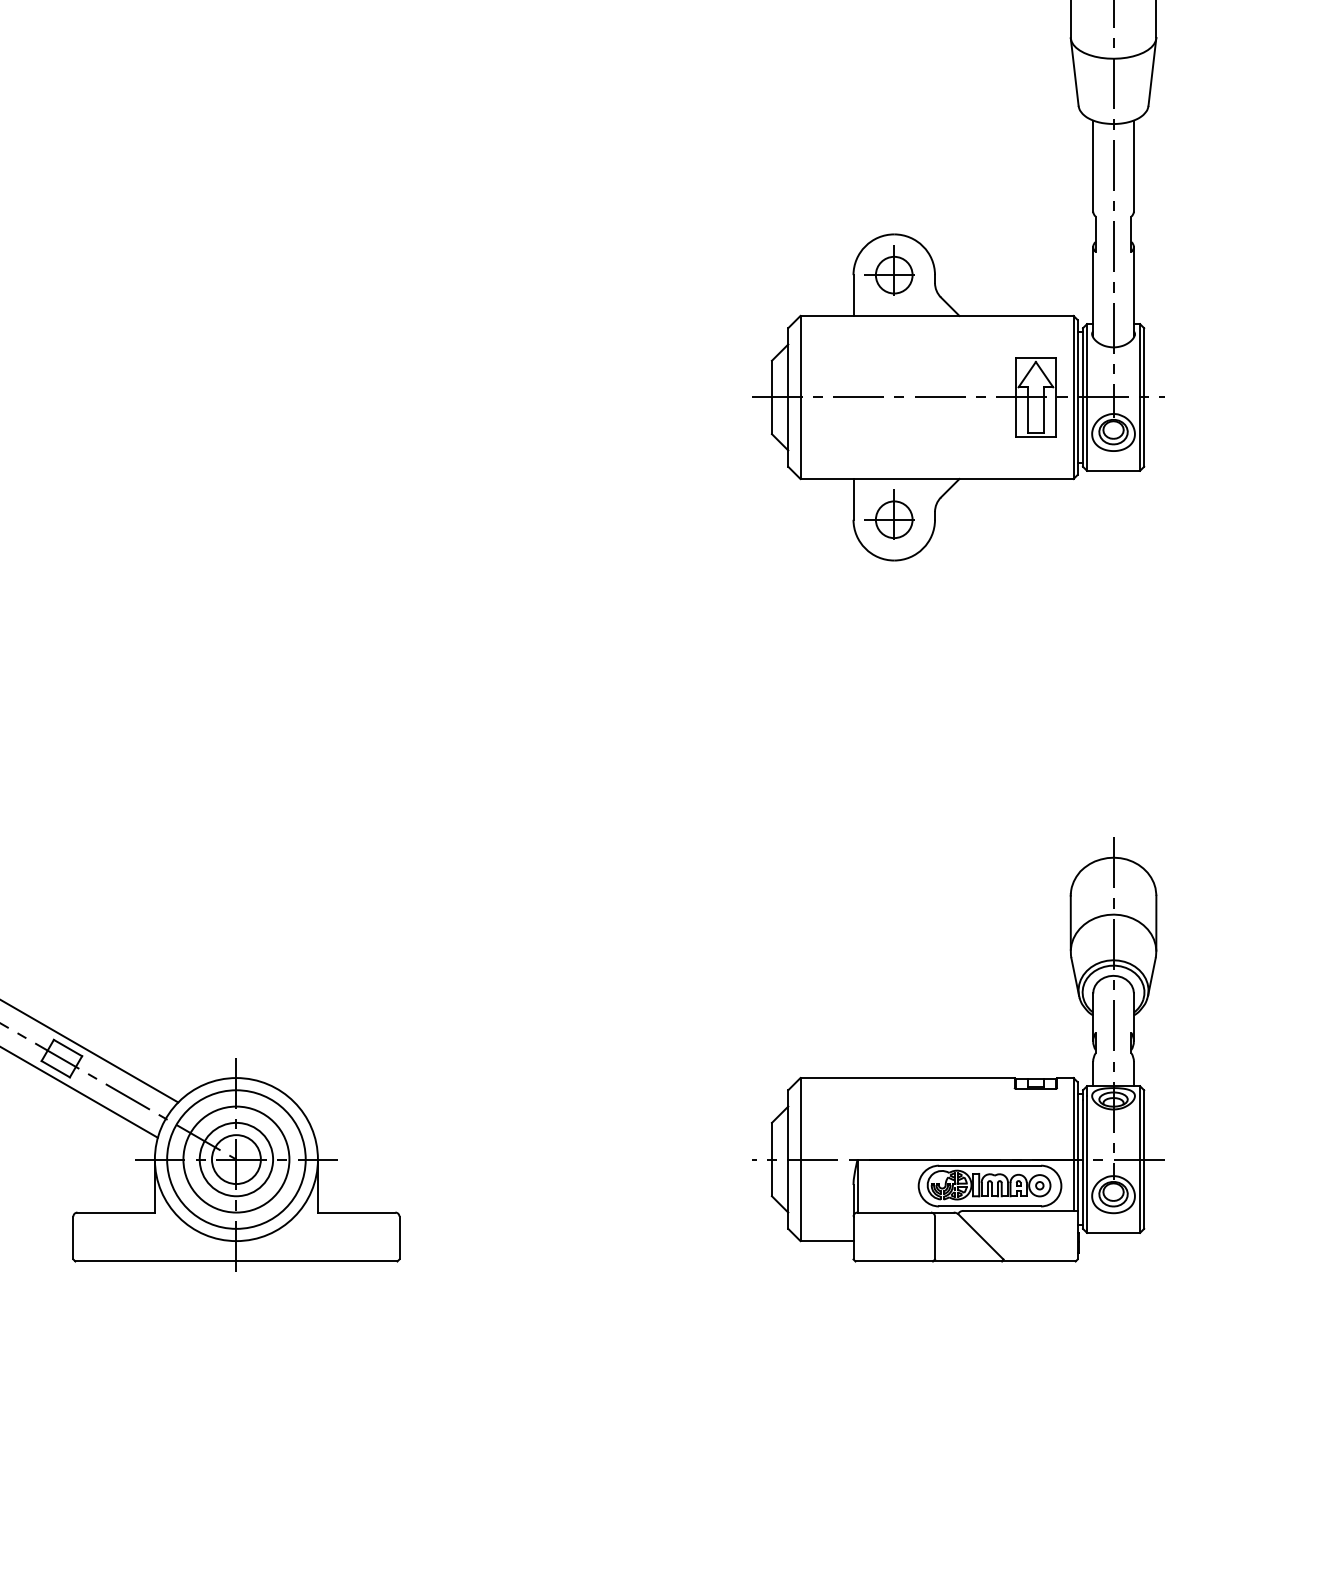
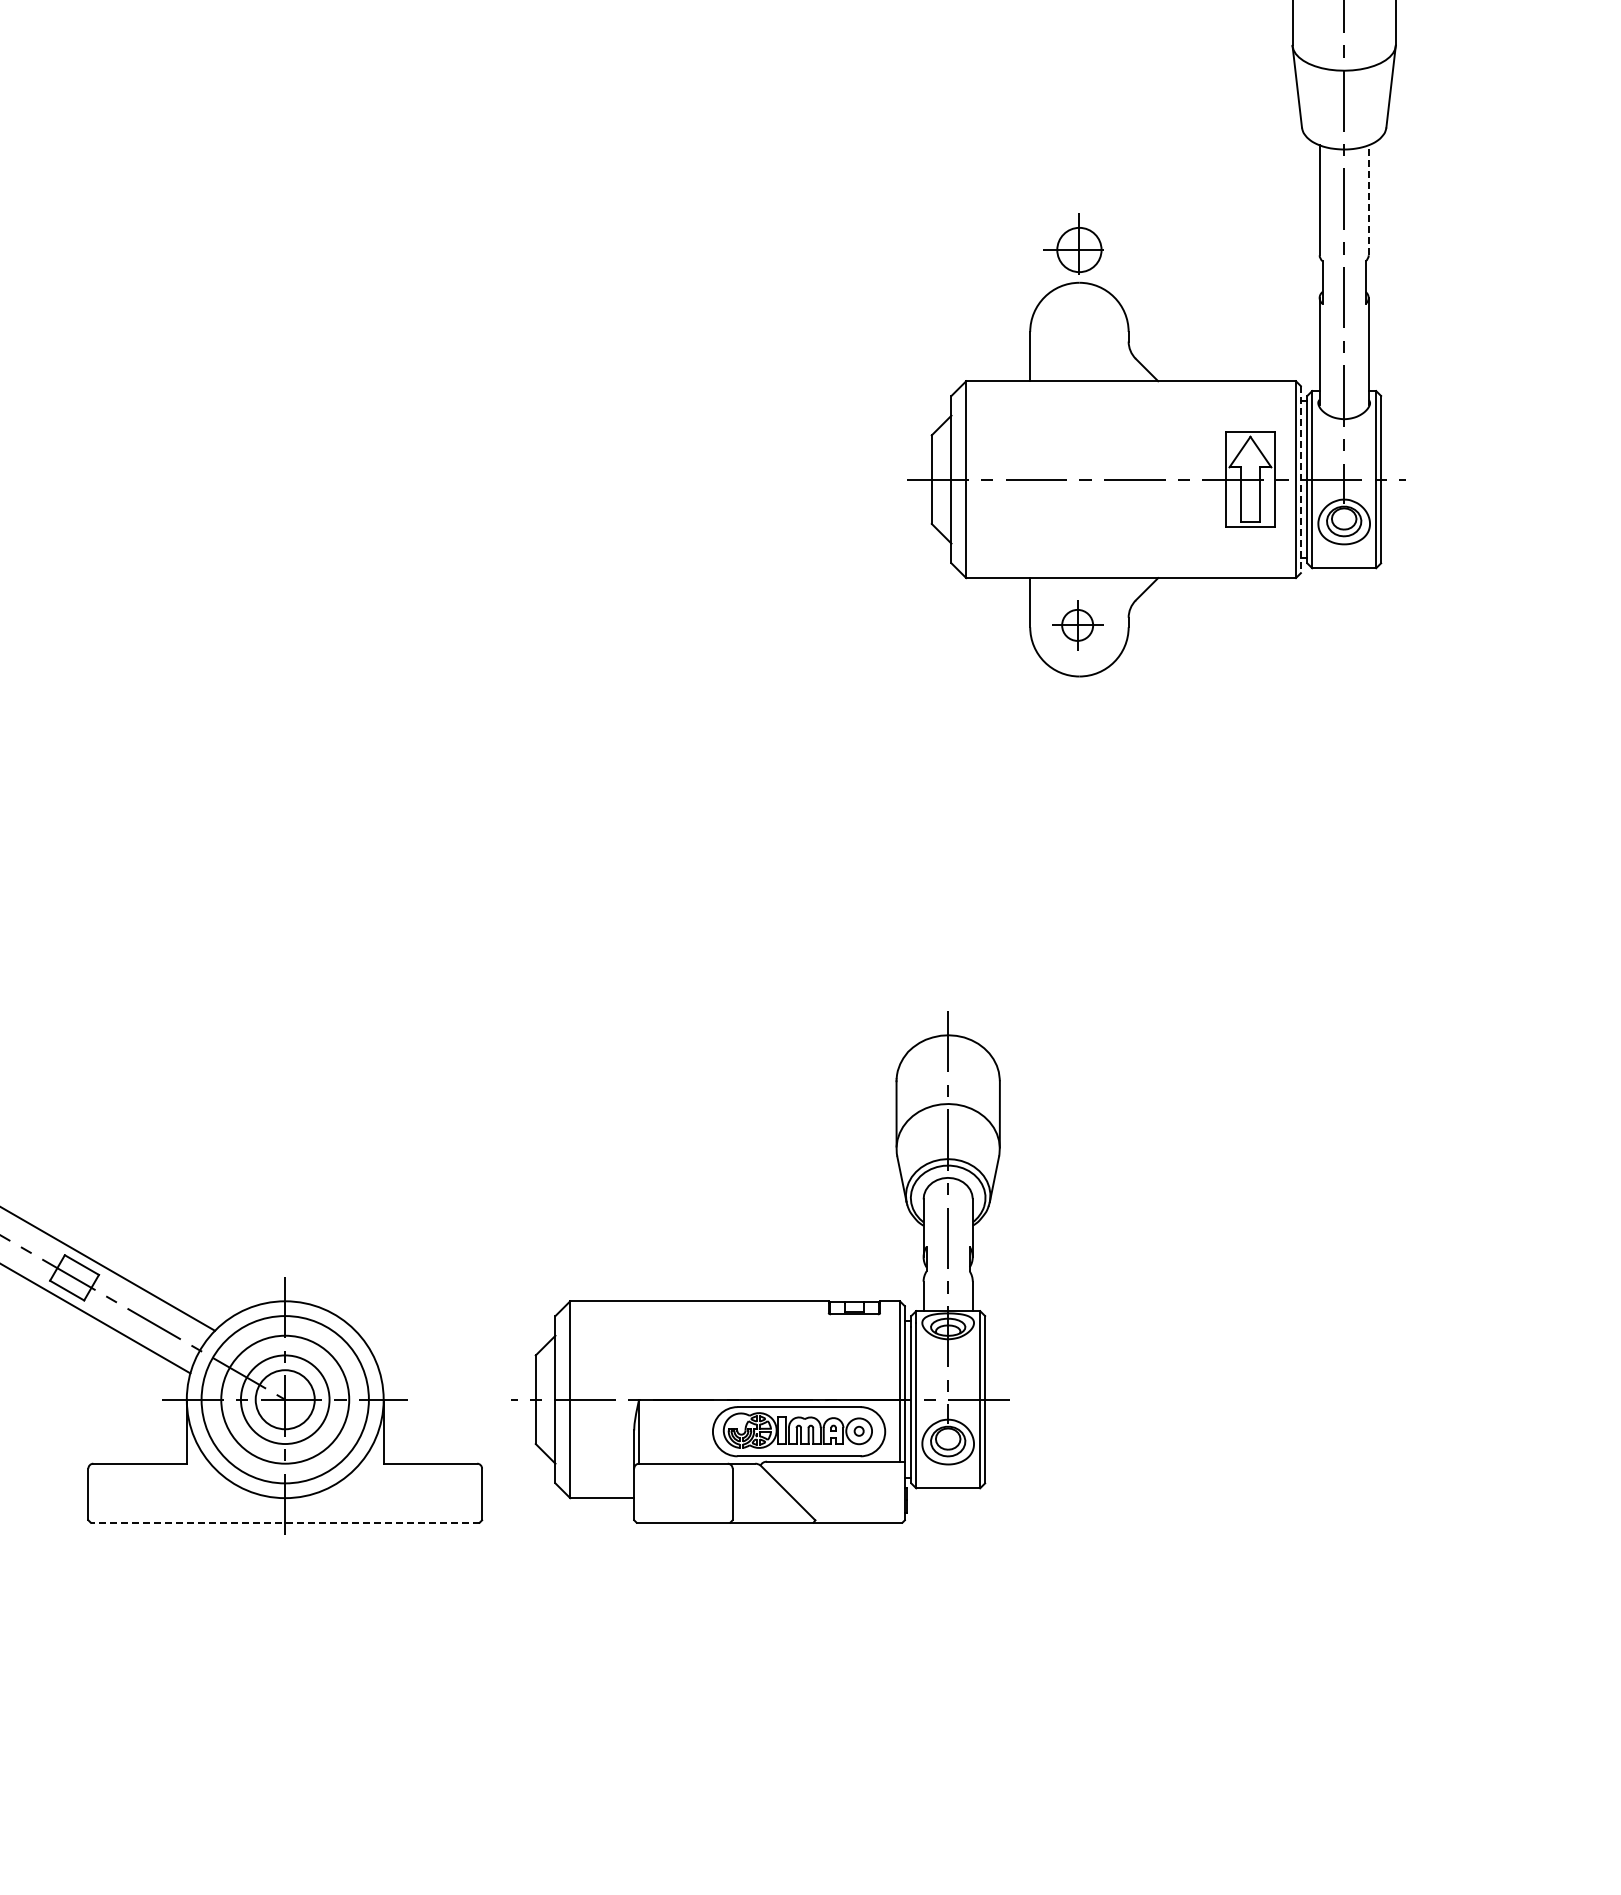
line: (1133, 165) -> (1368, 199), solid -> dashed
part: (889, 269) -> (1073, 243), moved
line: (1077, 397) -> (1300, 479), solid -> dashed
part: (889, 514) -> (1073, 620), size x0.7
part: (958, 1077) -> (760, 1300), moved
line: (235, 1261) -> (284, 1522), solid -> dashed

